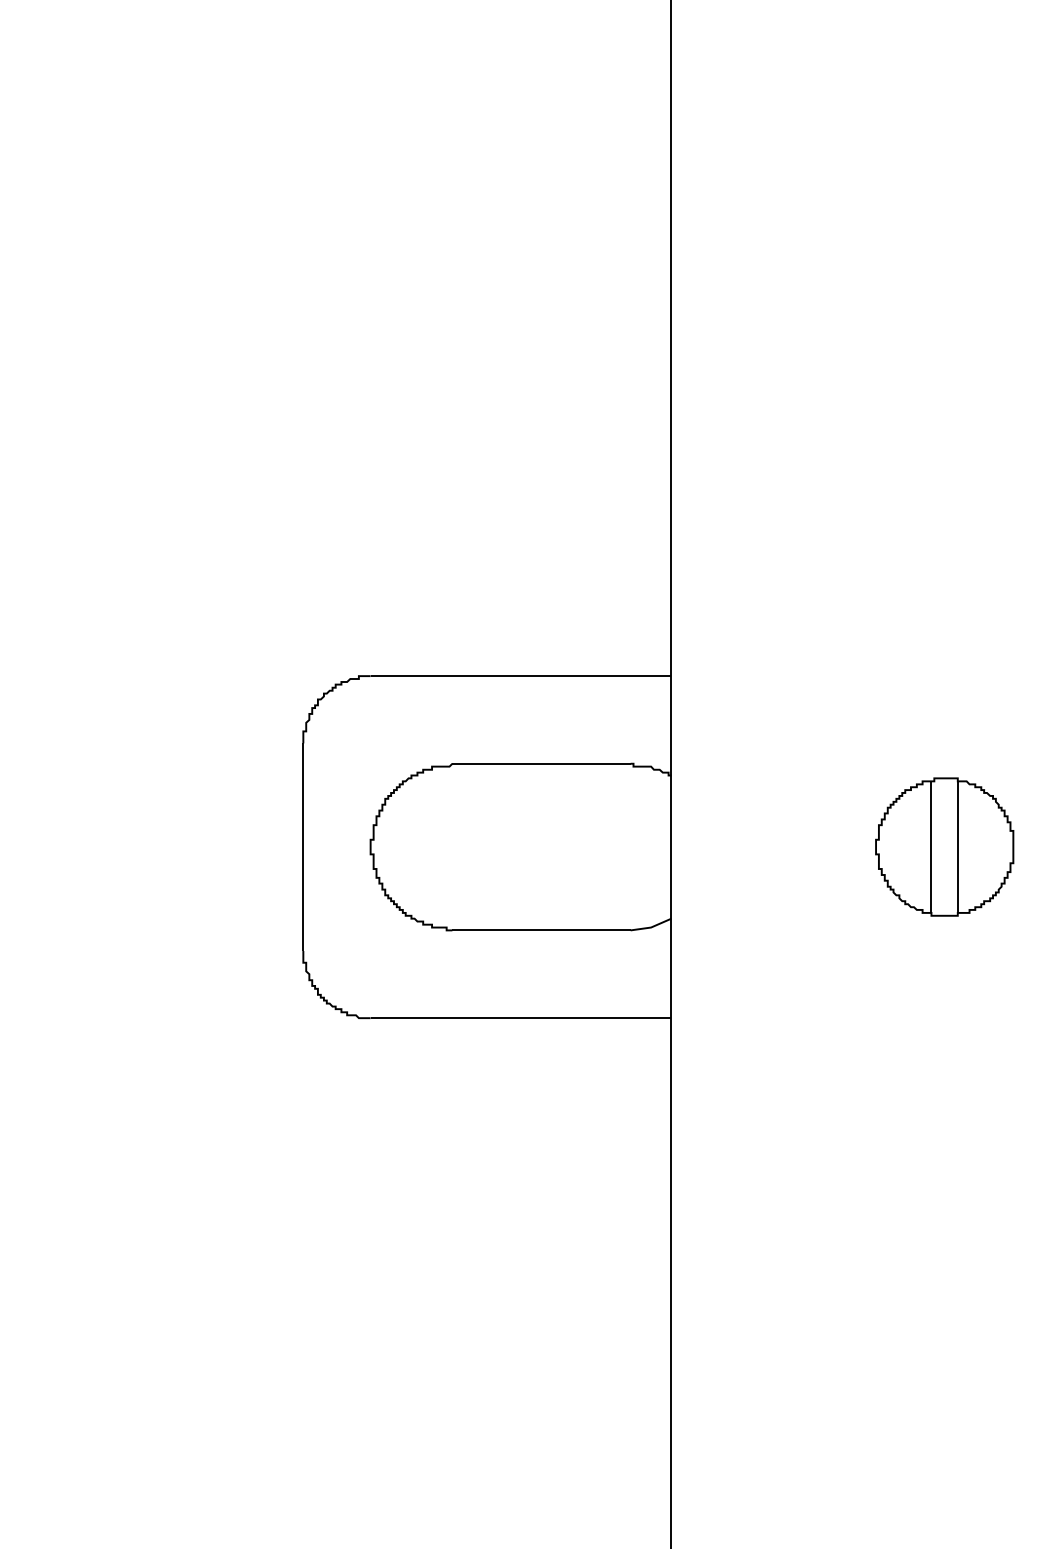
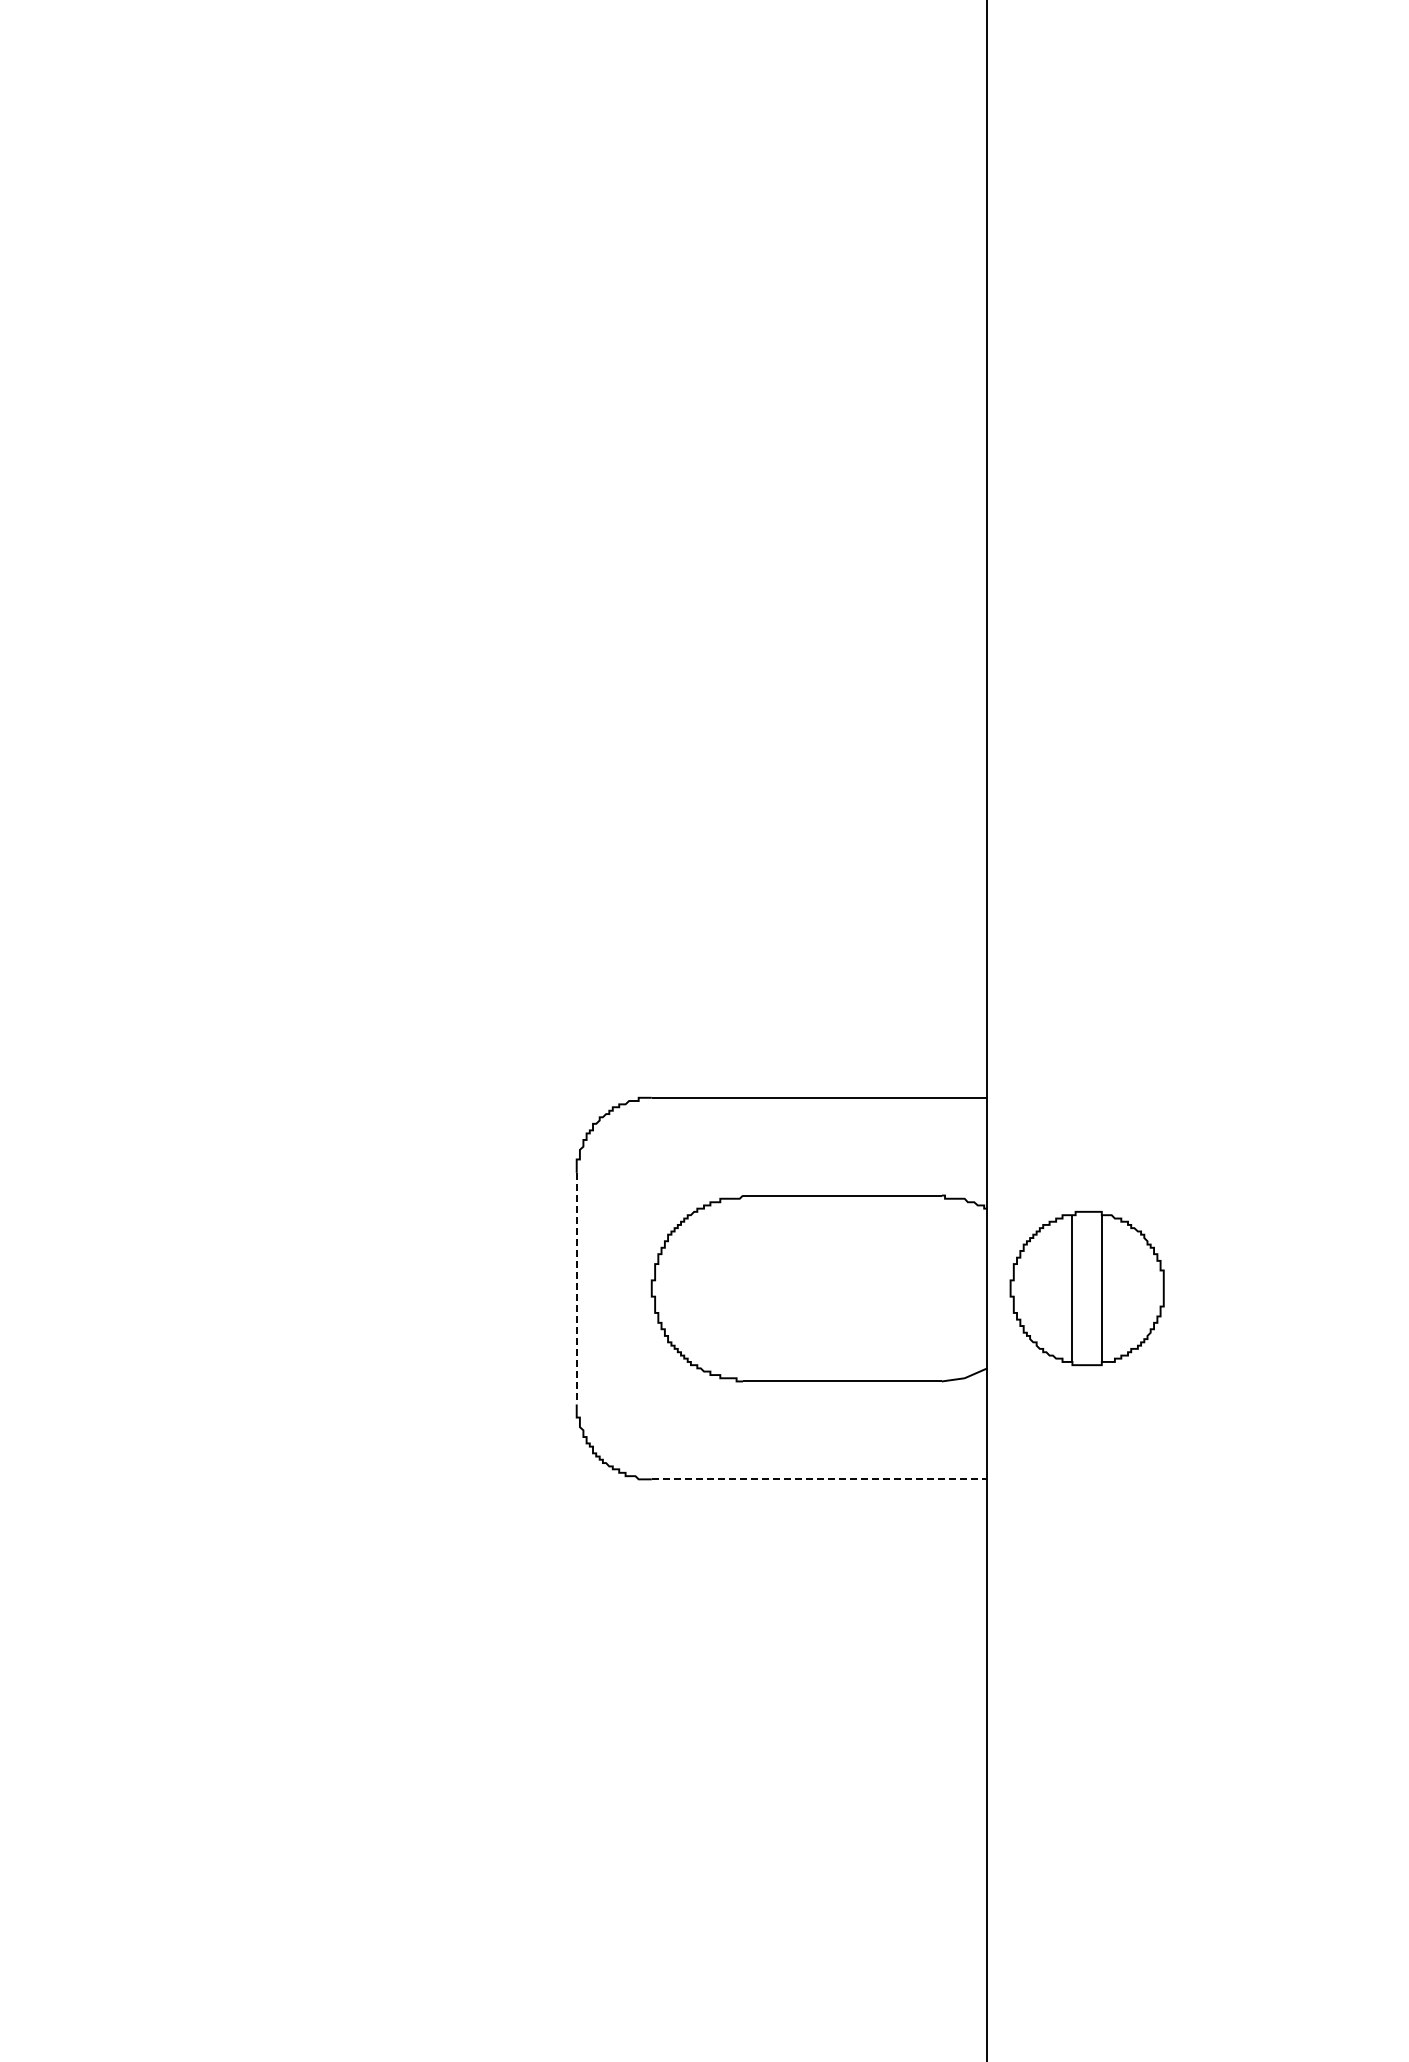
line: (303, 847) -> (576, 1288), solid -> dashed
part: (944, 847) -> (1086, 1288), moved
line: (520, 1018) -> (819, 1479), solid -> dashed

